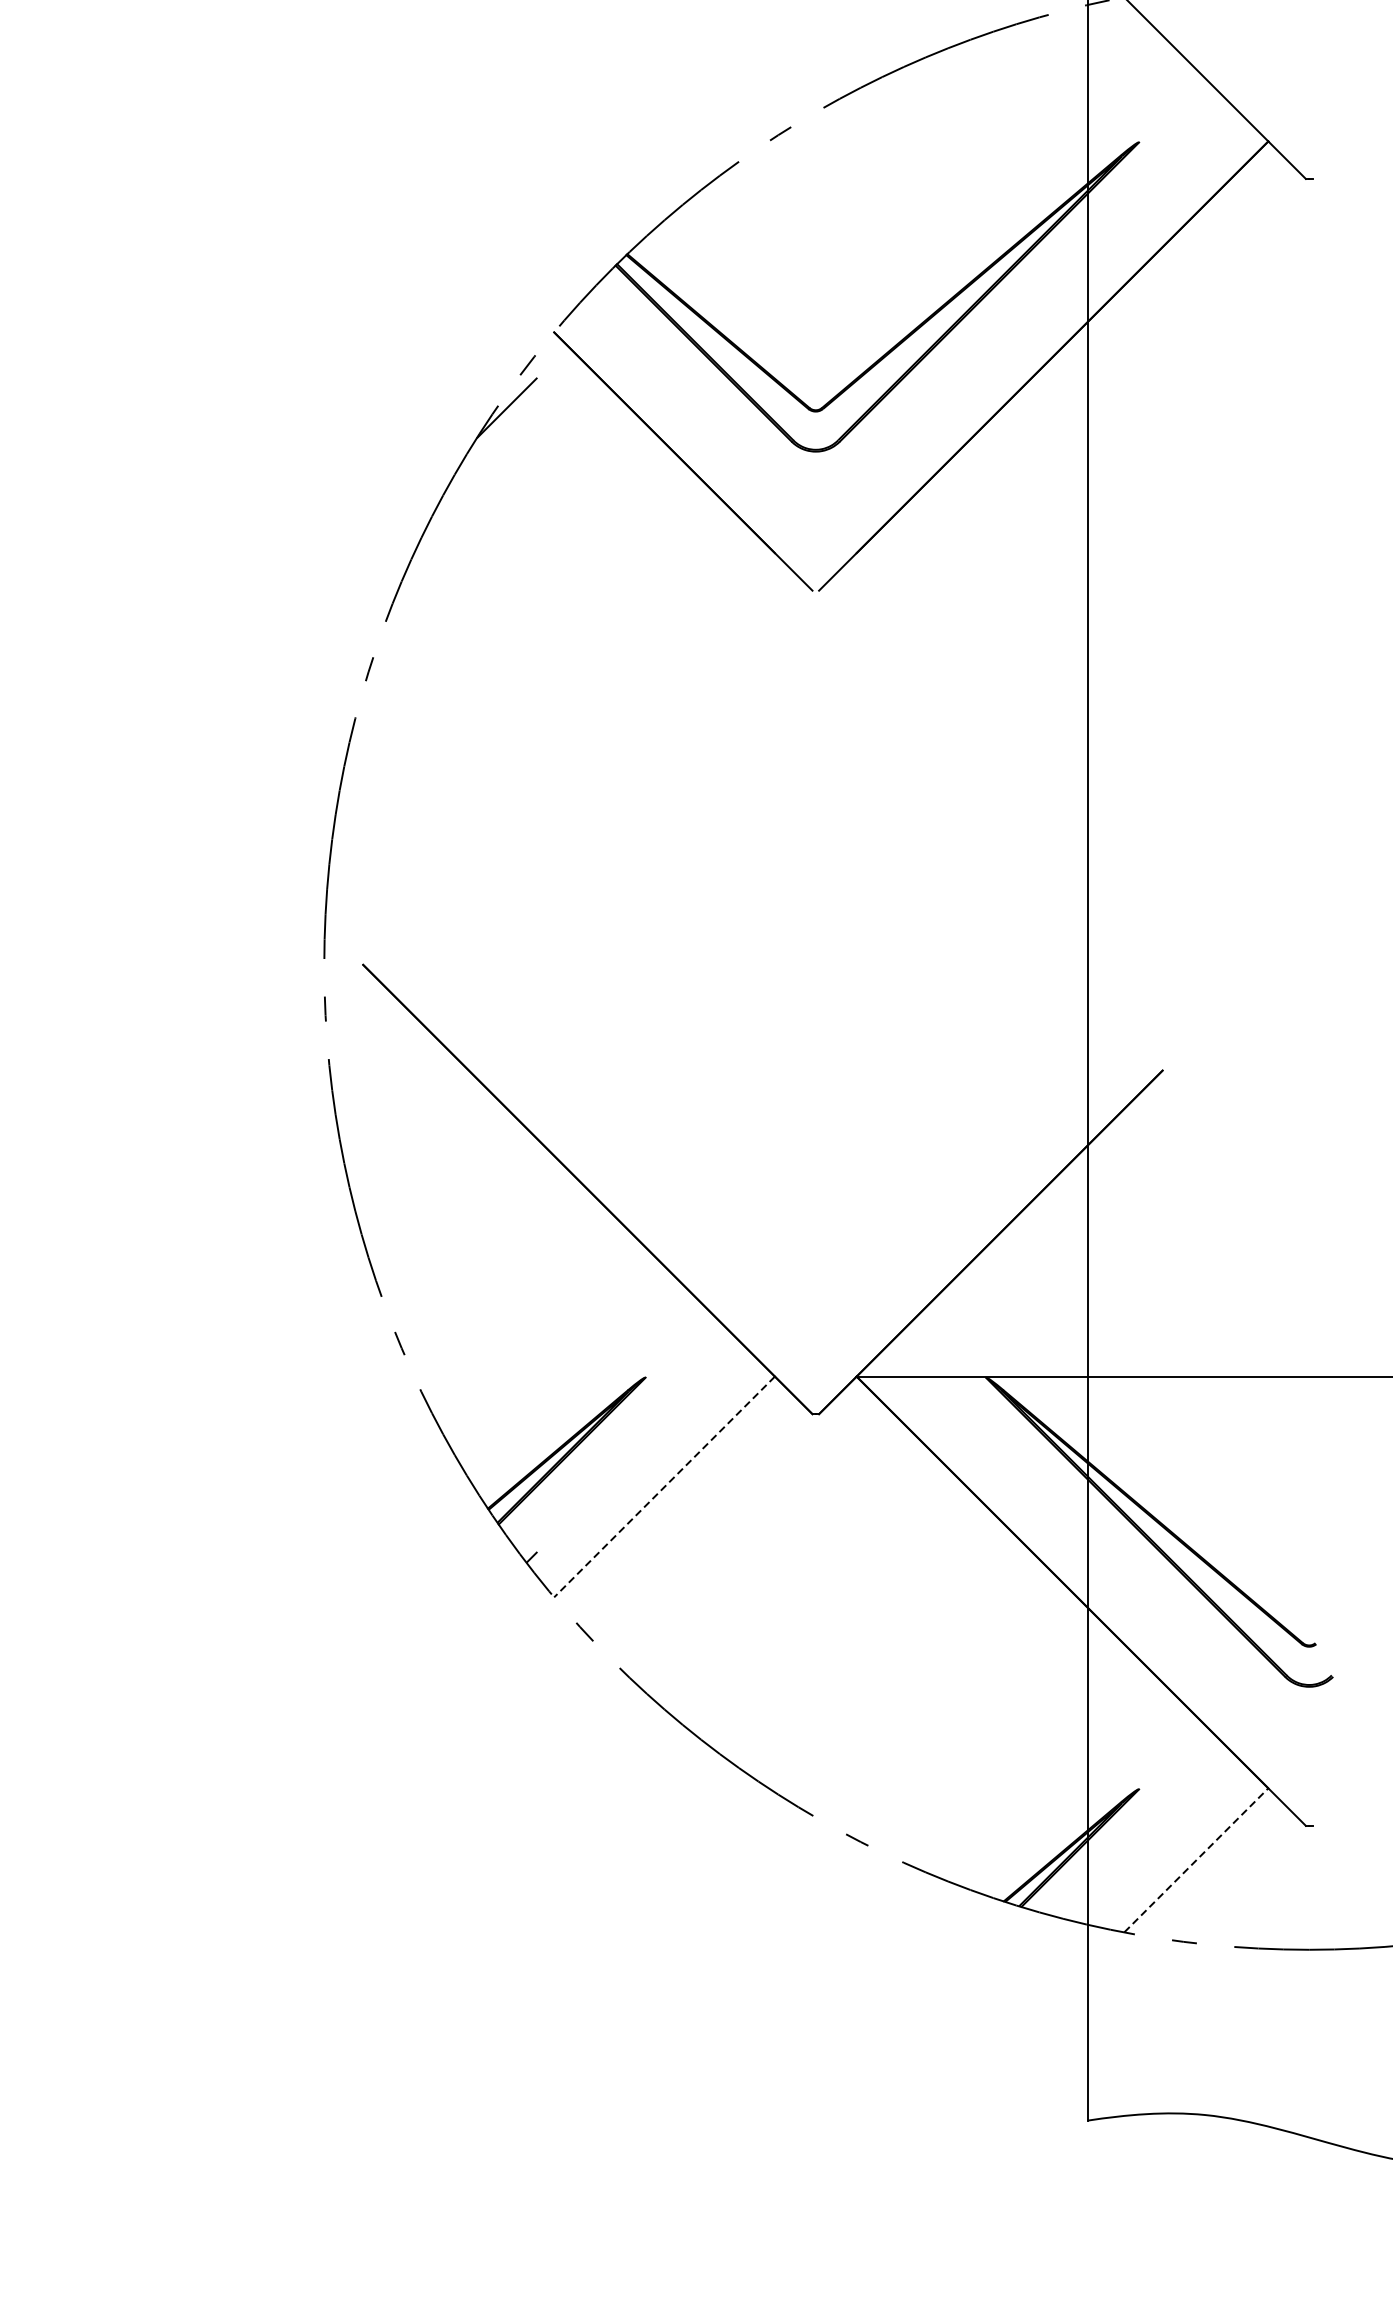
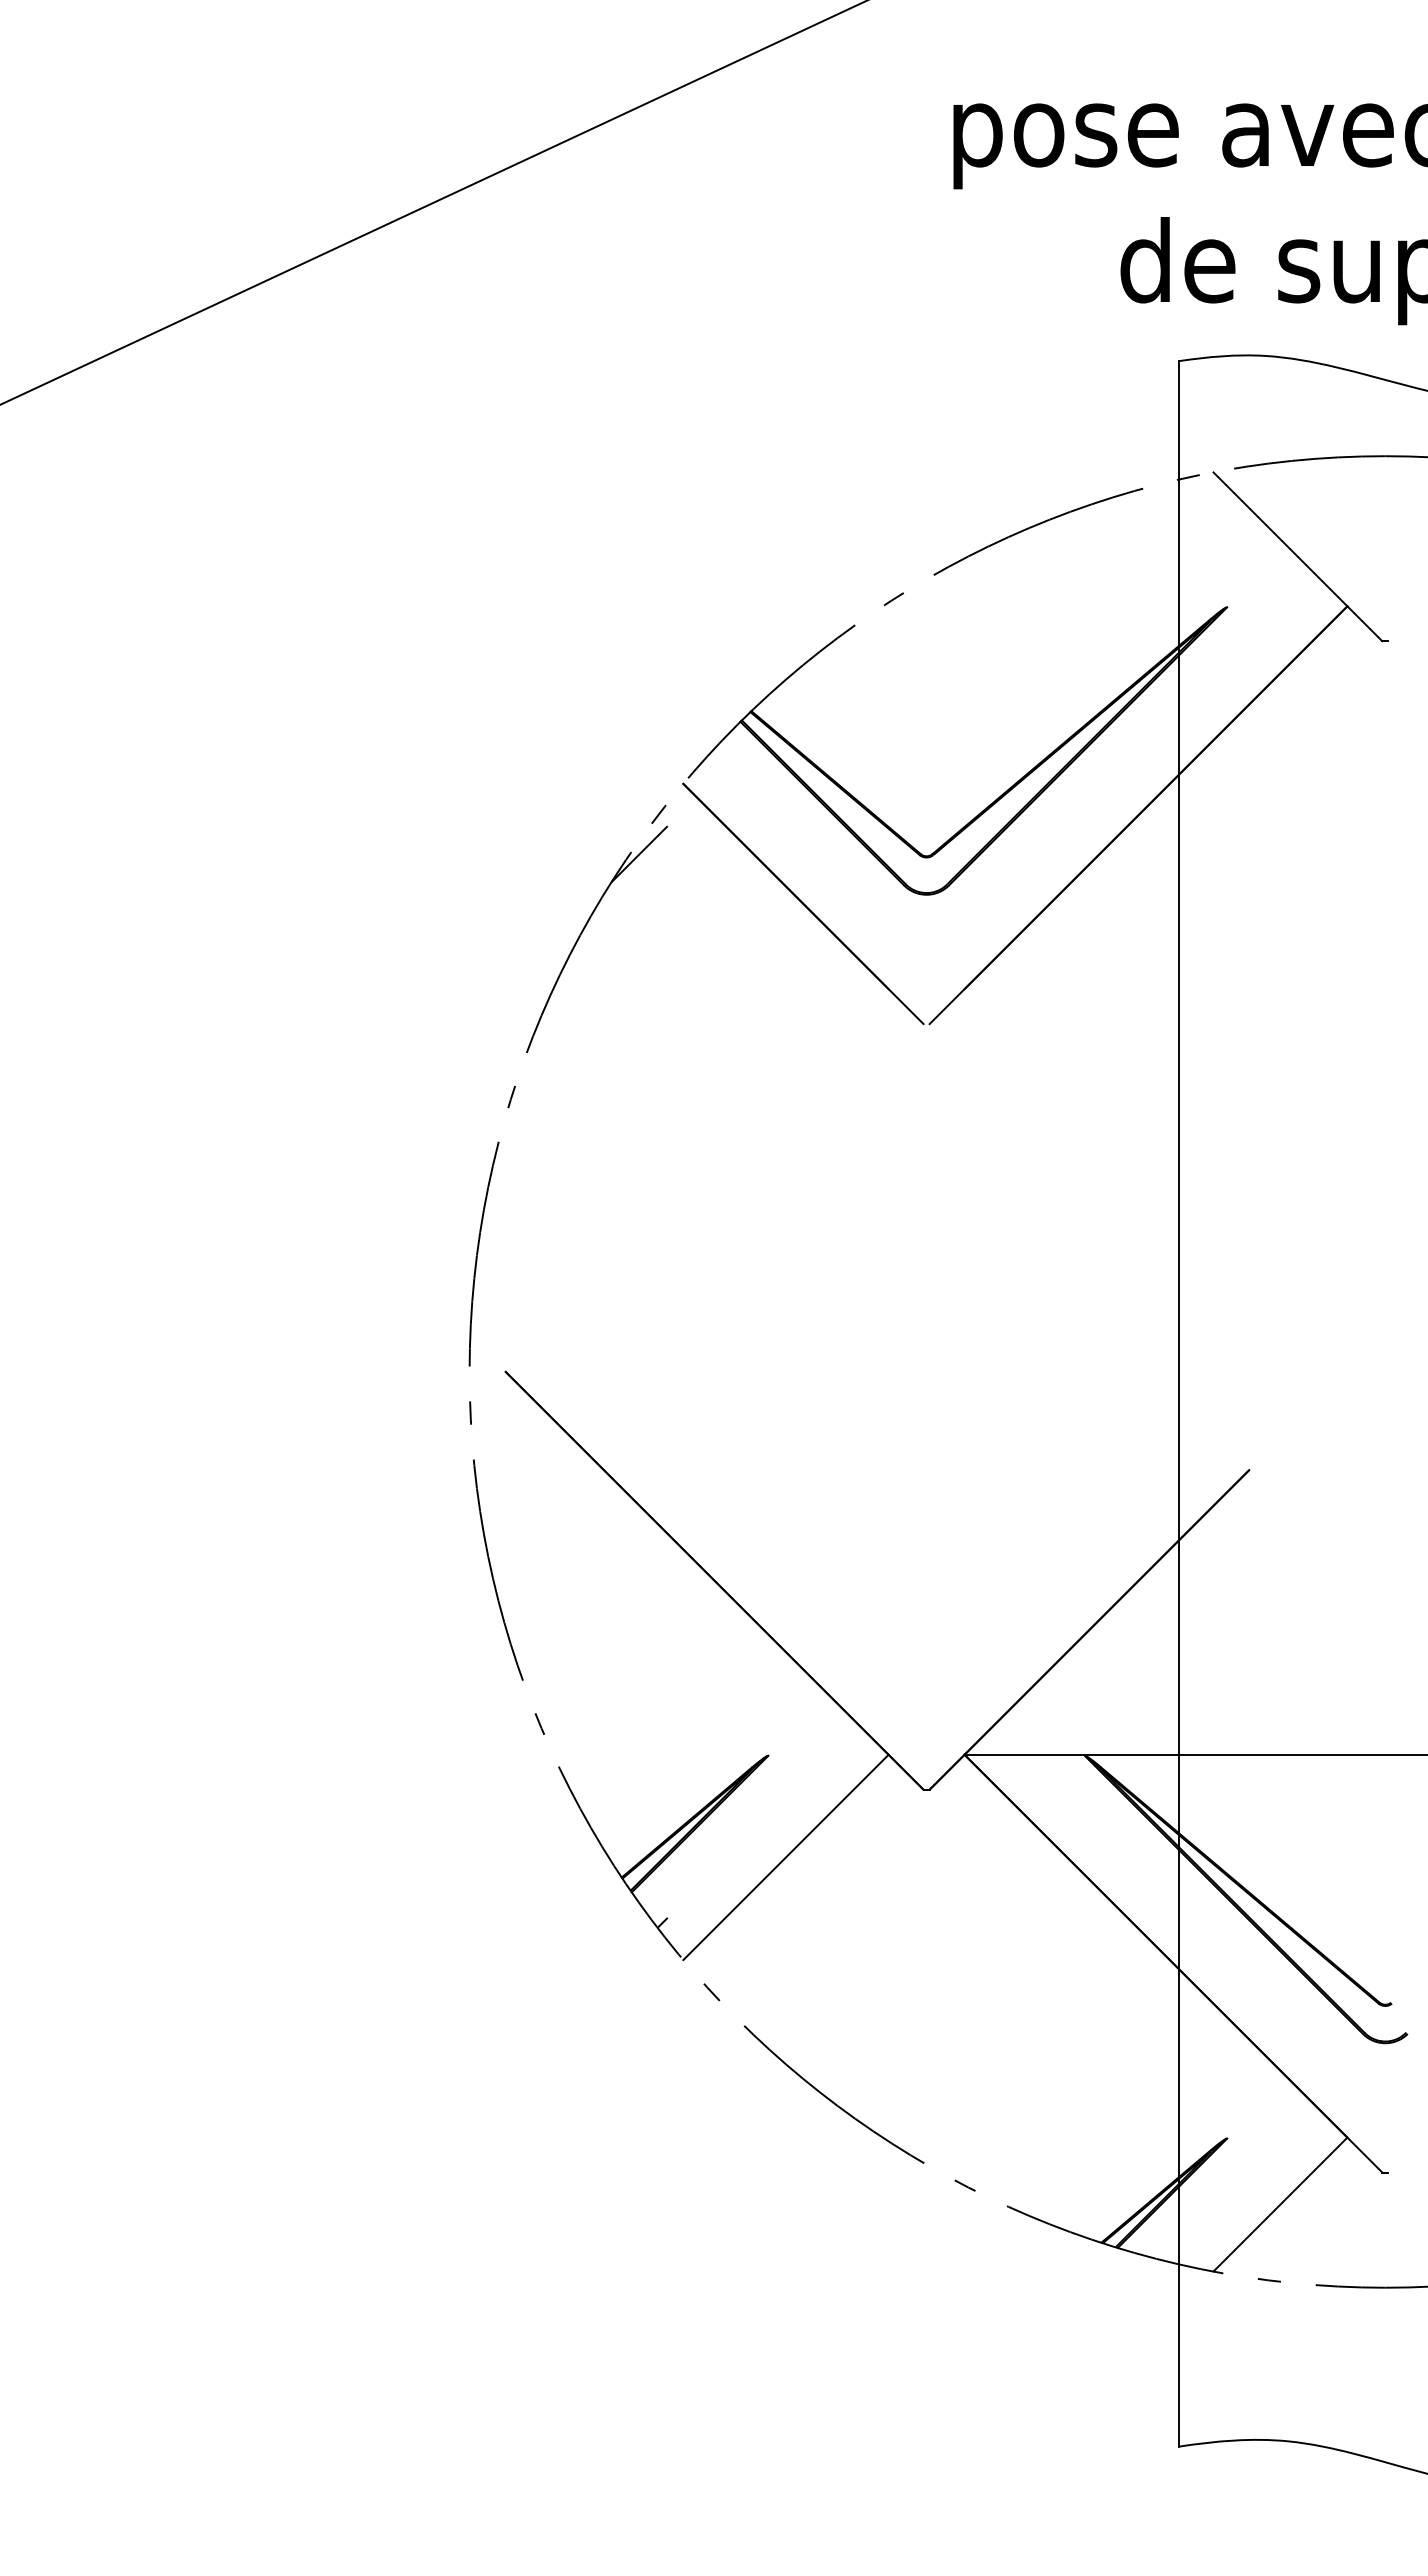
line: (664, 1487) -> (785, 1857), dashed -> solid
line: (1196, 1860) -> (1280, 2204), dashed -> solid

